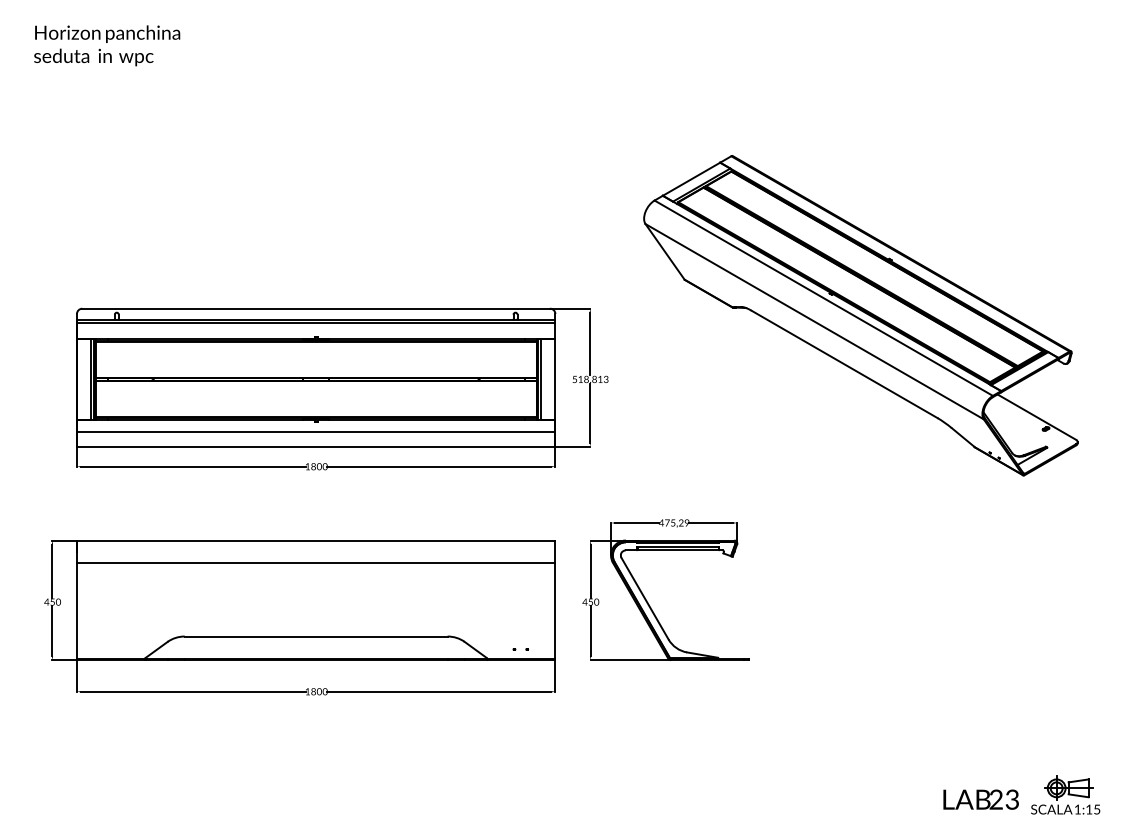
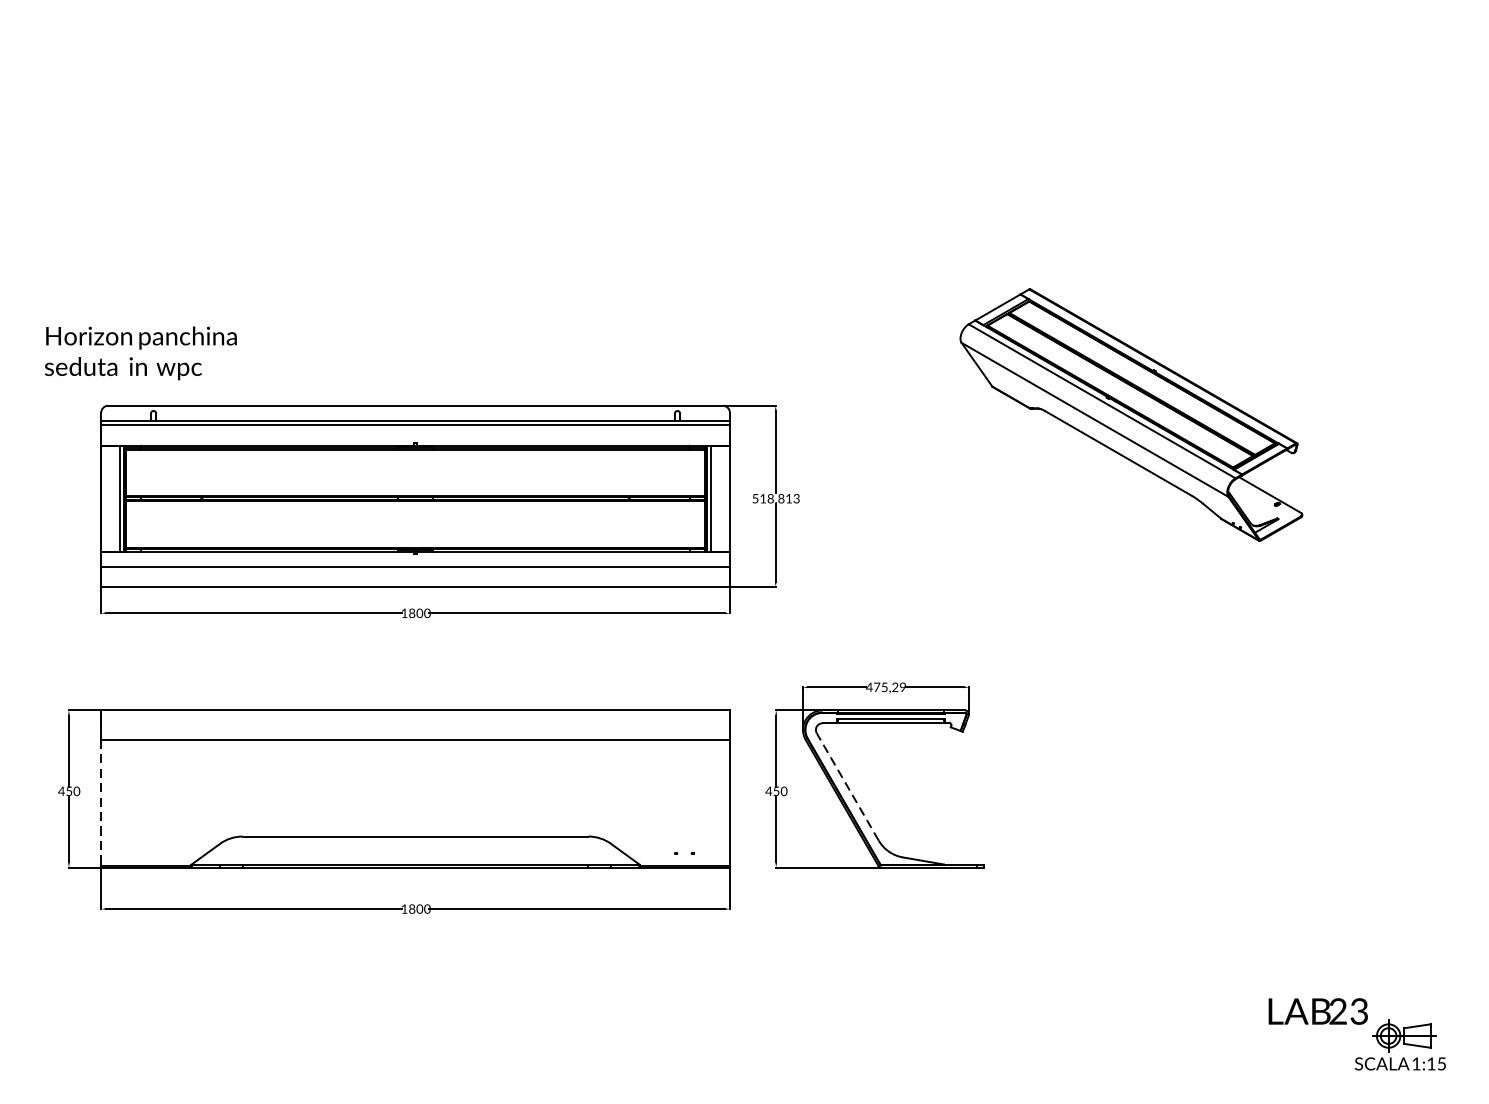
text: (107, 45) -> (141, 352), moved
part: (860, 315) -> (1130, 414), size x0.6
line: (644, 598) -> (846, 786), solid -> dashed
line: (76, 610) -> (100, 802), solid -> dashed
text: (980, 799) -> (1317, 1011), moved

